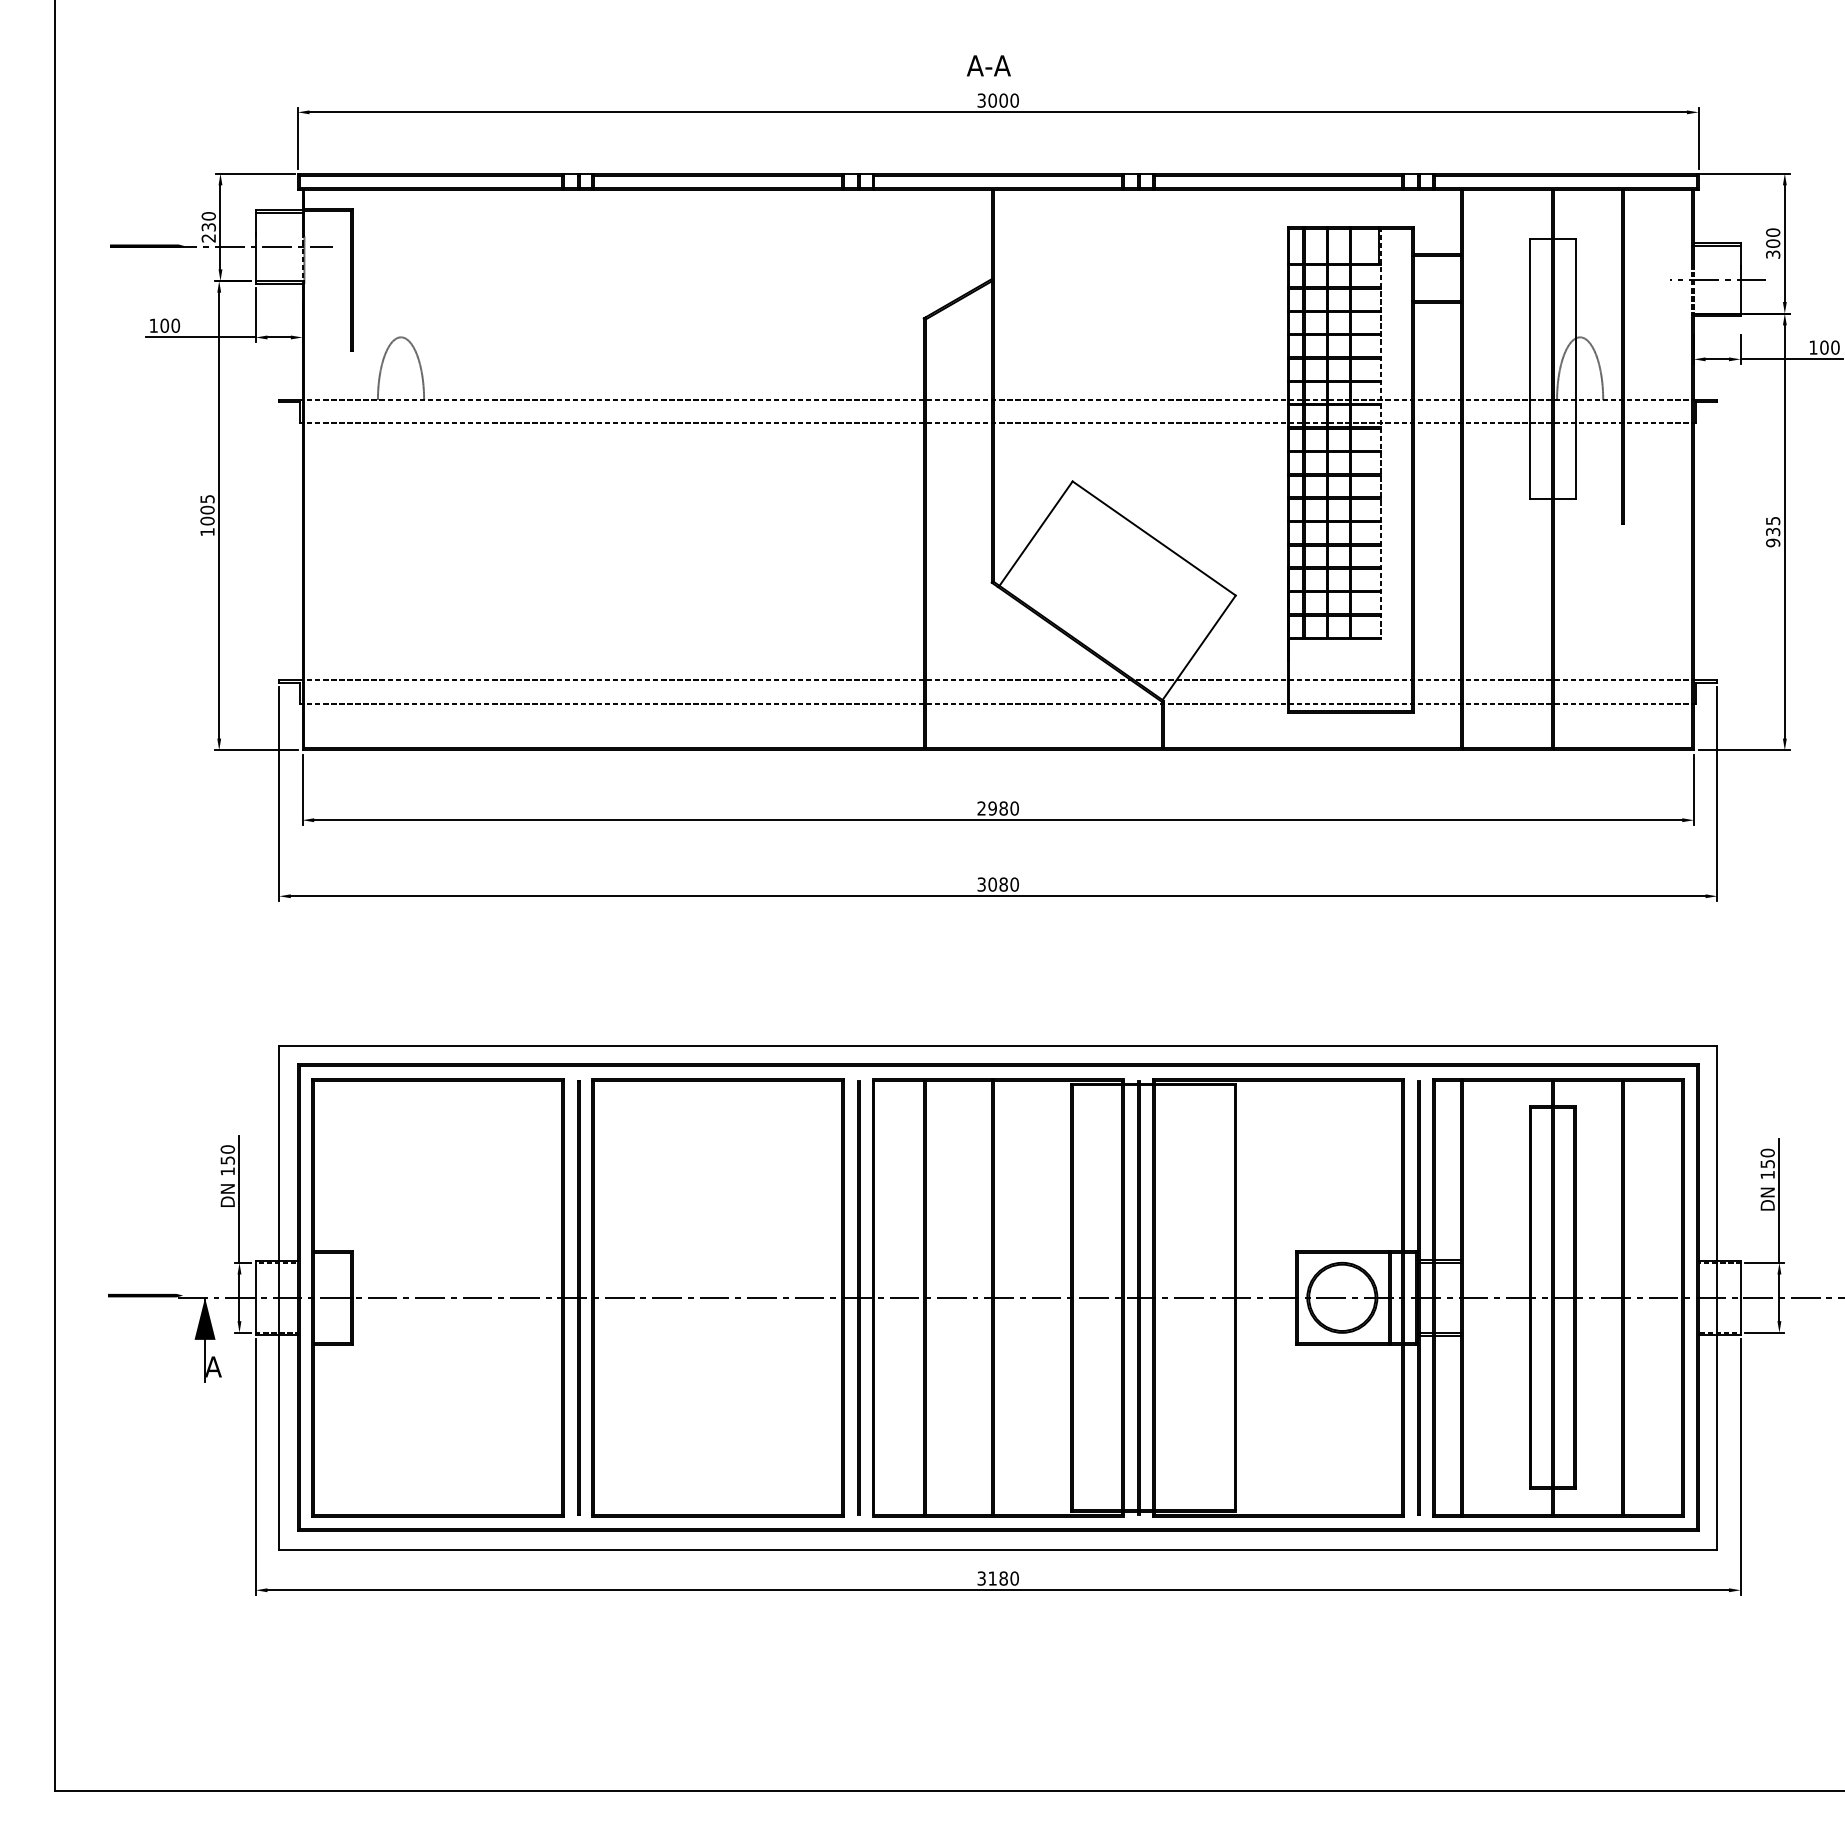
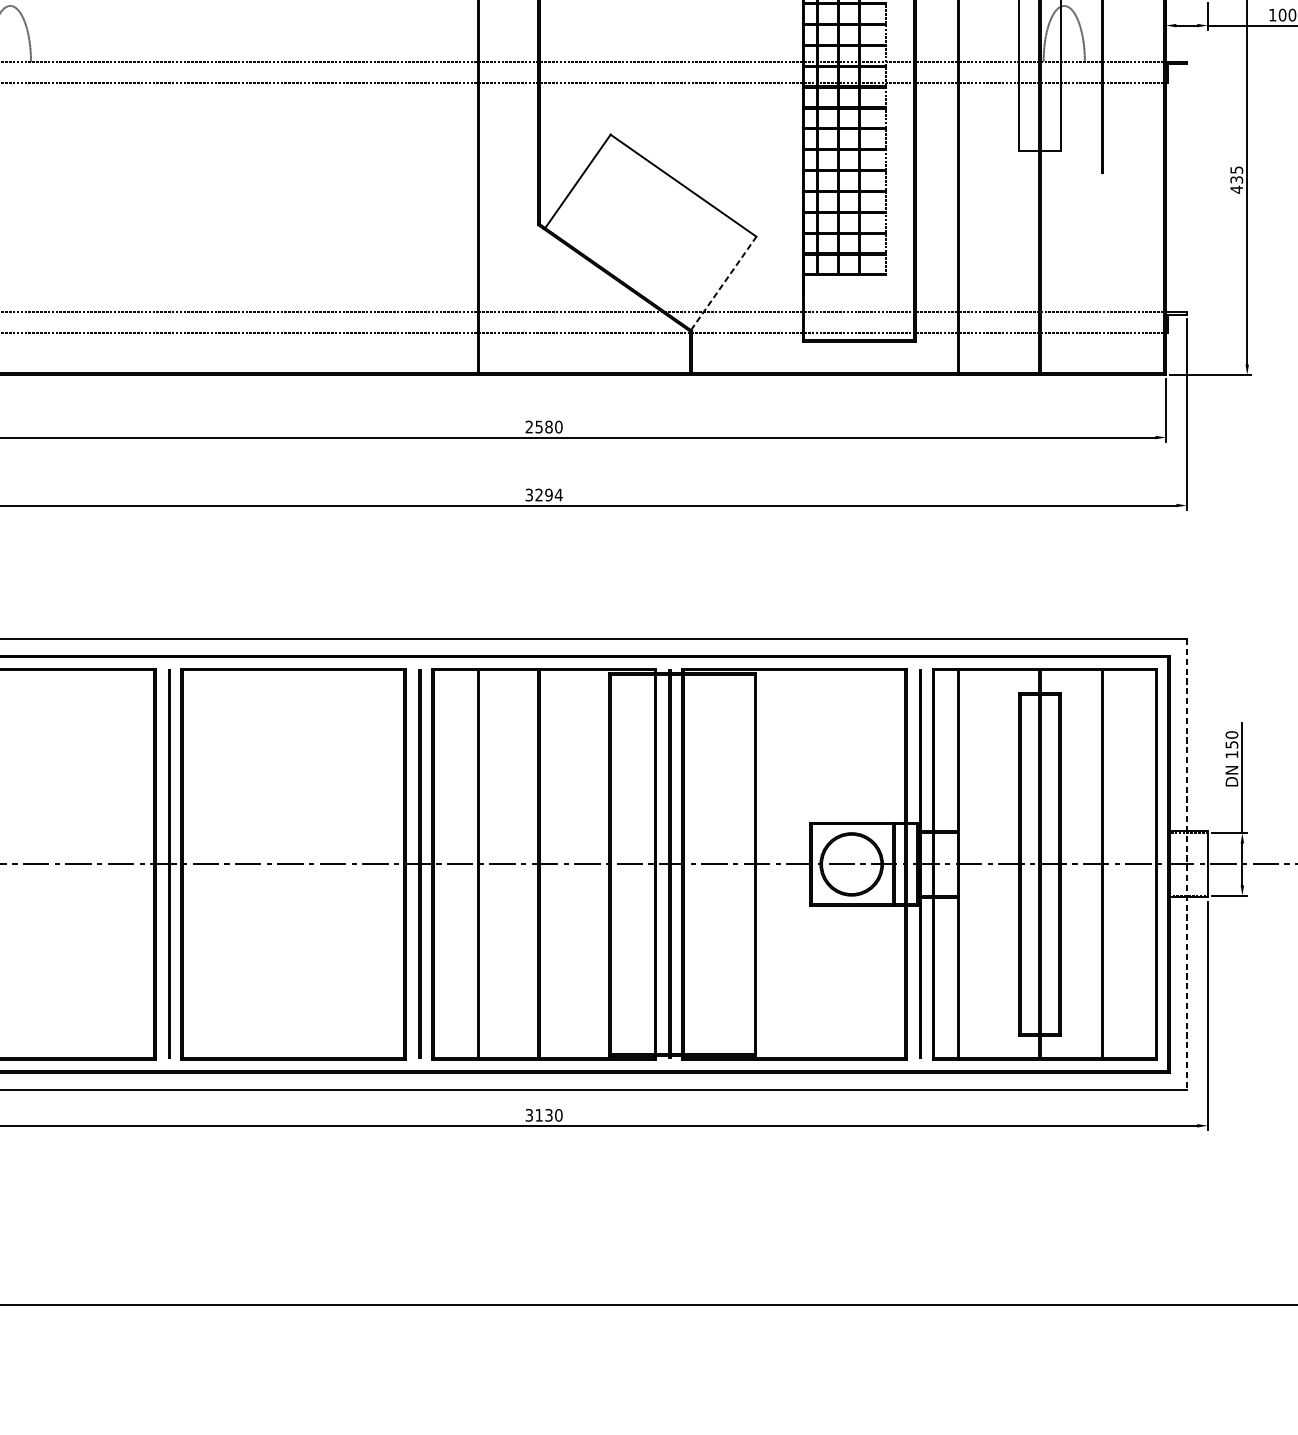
text: (1773, 542) -> (1237, 189), 935 -> 435
line: (1199, 647) -> (724, 283), solid -> dashed
text: (992, 808) -> (539, 427), 2980 -> 2580
text: (1003, 884) -> (548, 494), 3080 -> 3294
line: (1717, 1298) -> (1187, 865), solid -> dashed
text: (1003, 1578) -> (548, 1115), 3180 -> 3130

